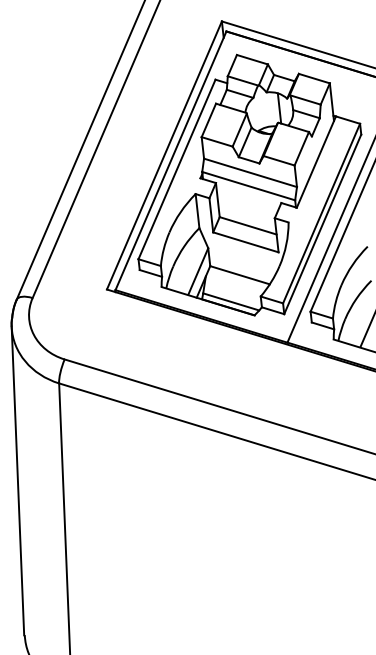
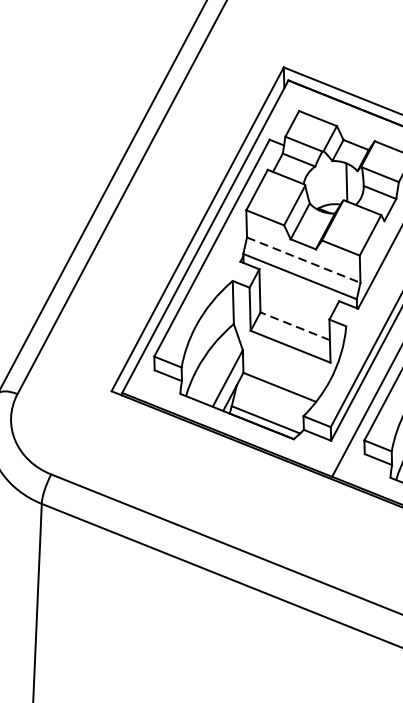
line: (250, 172) -> (303, 259), solid -> dashed
line: (248, 225) -> (295, 325), solid -> dashed

